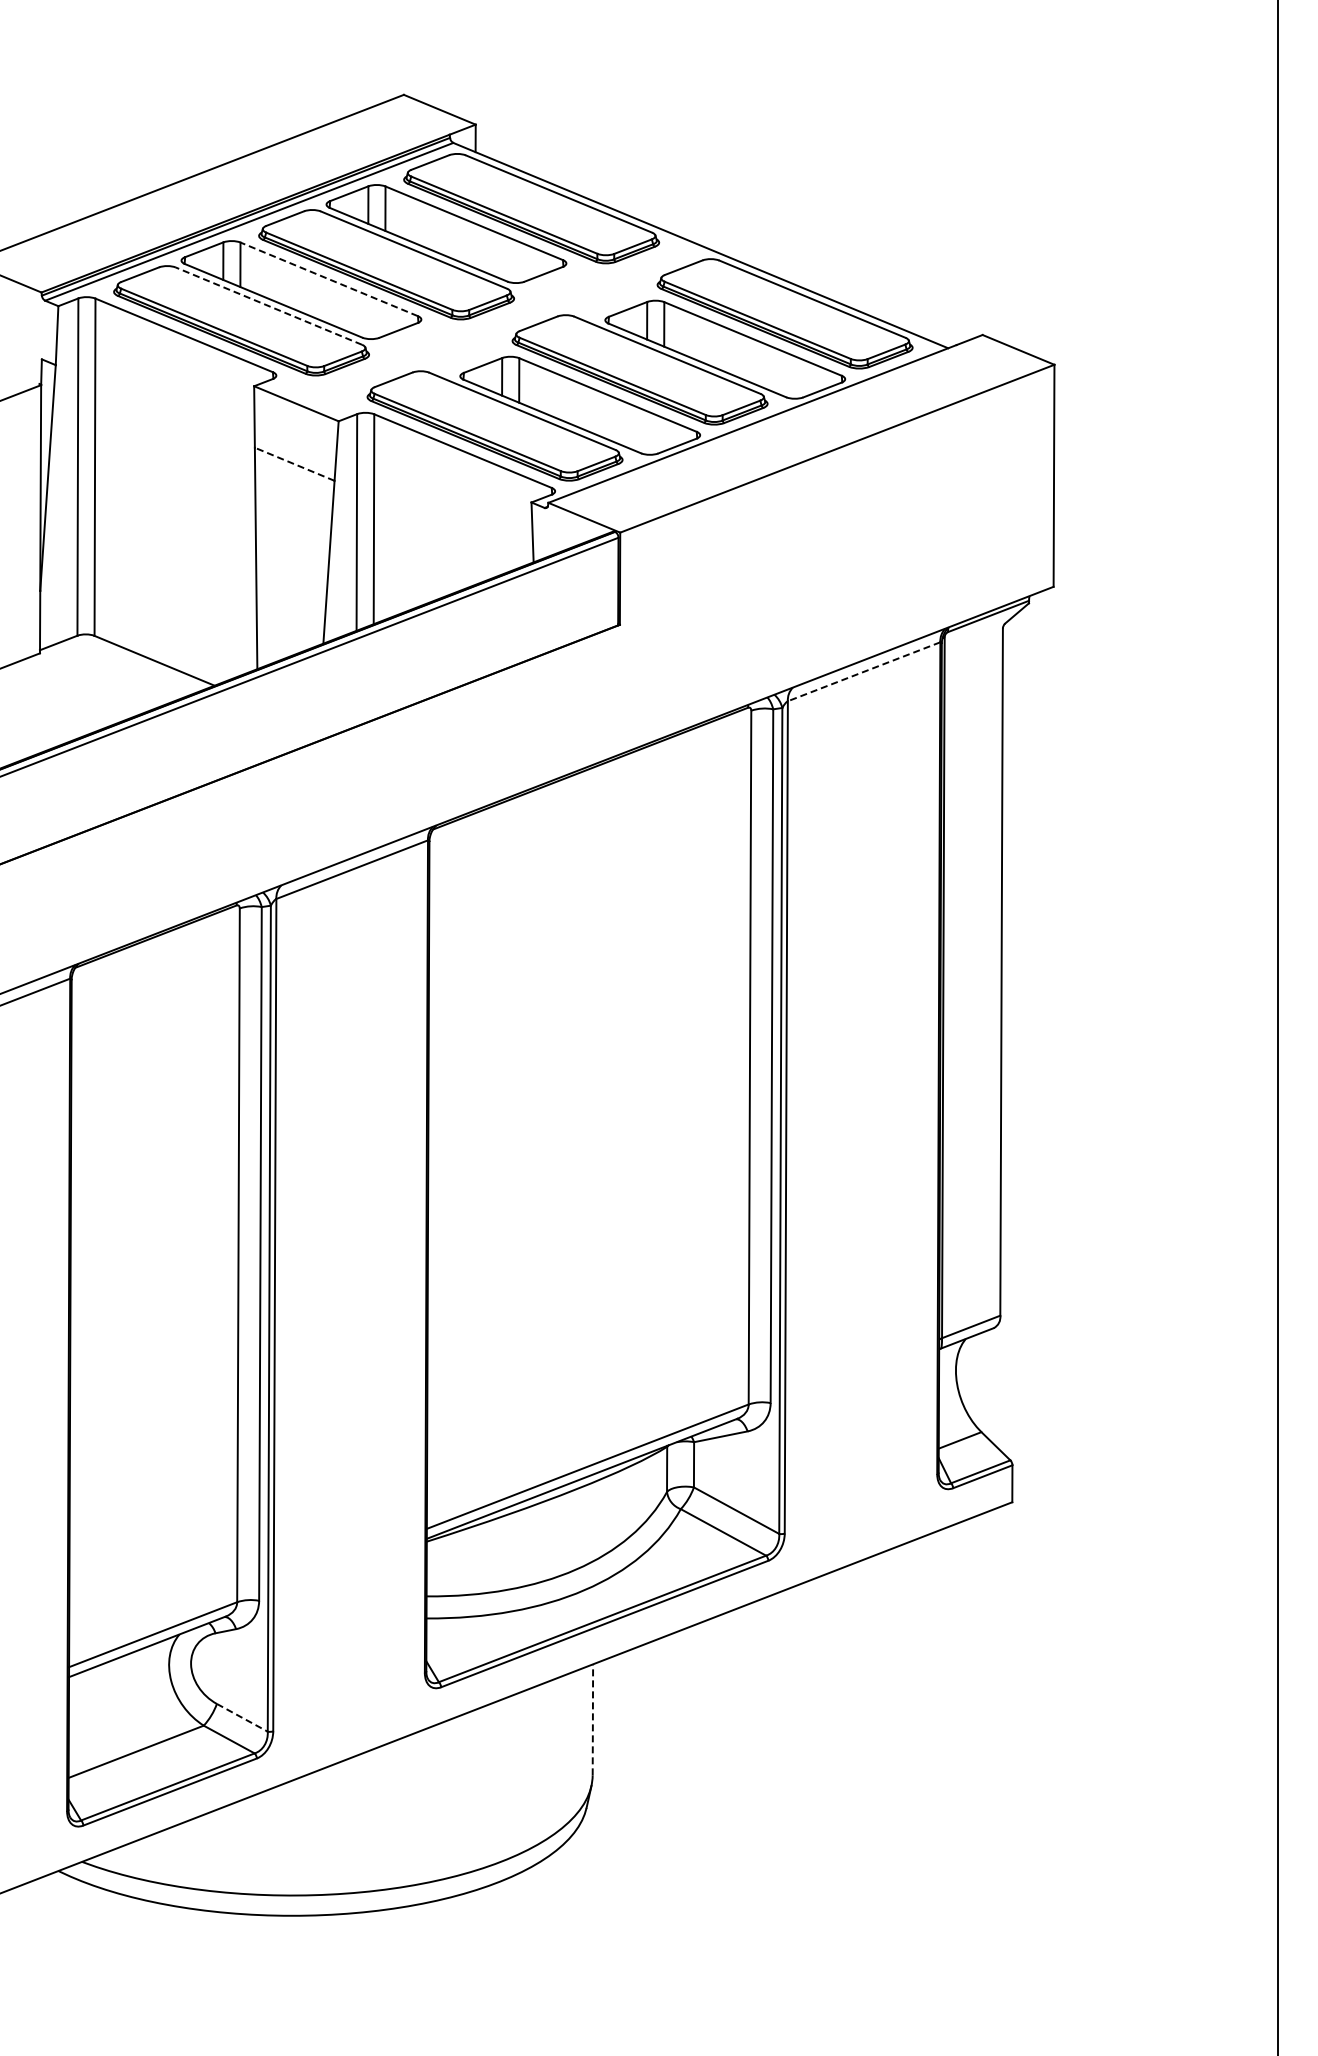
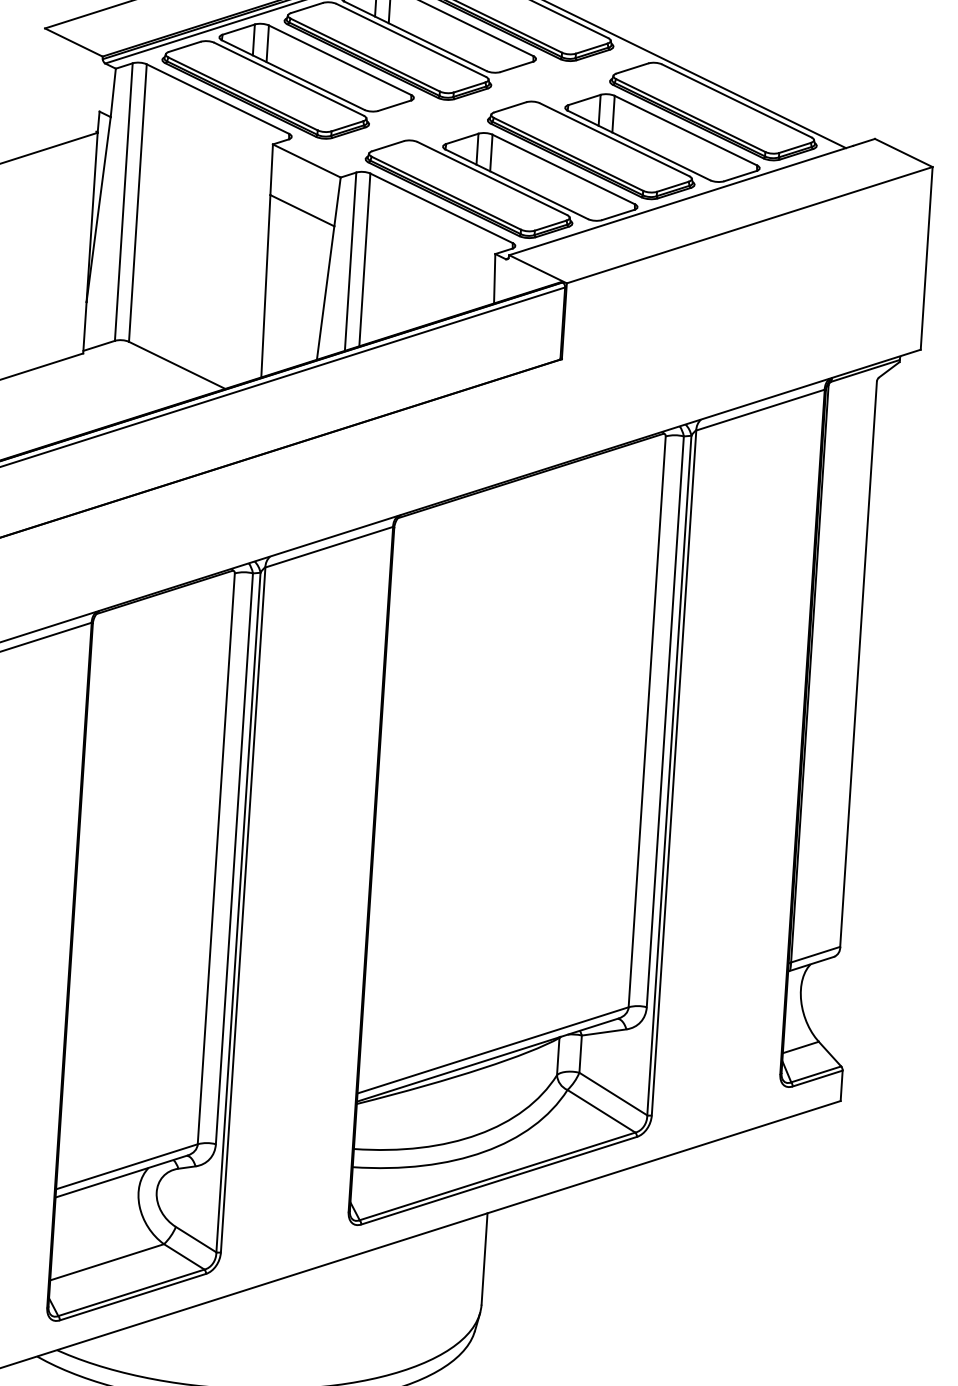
line: (328, 279) -> (339, 60), dashed -> solid
line: (268, 306) -> (288, 79), dashed -> solid
line: (294, 464) -> (302, 210), dashed -> solid
line: (864, 671) -> (760, 409), dashed -> solid
line: (242, 1717) -> (196, 1239), dashed -> solid
line: (592, 1719) -> (484, 1258), dashed -> solid

